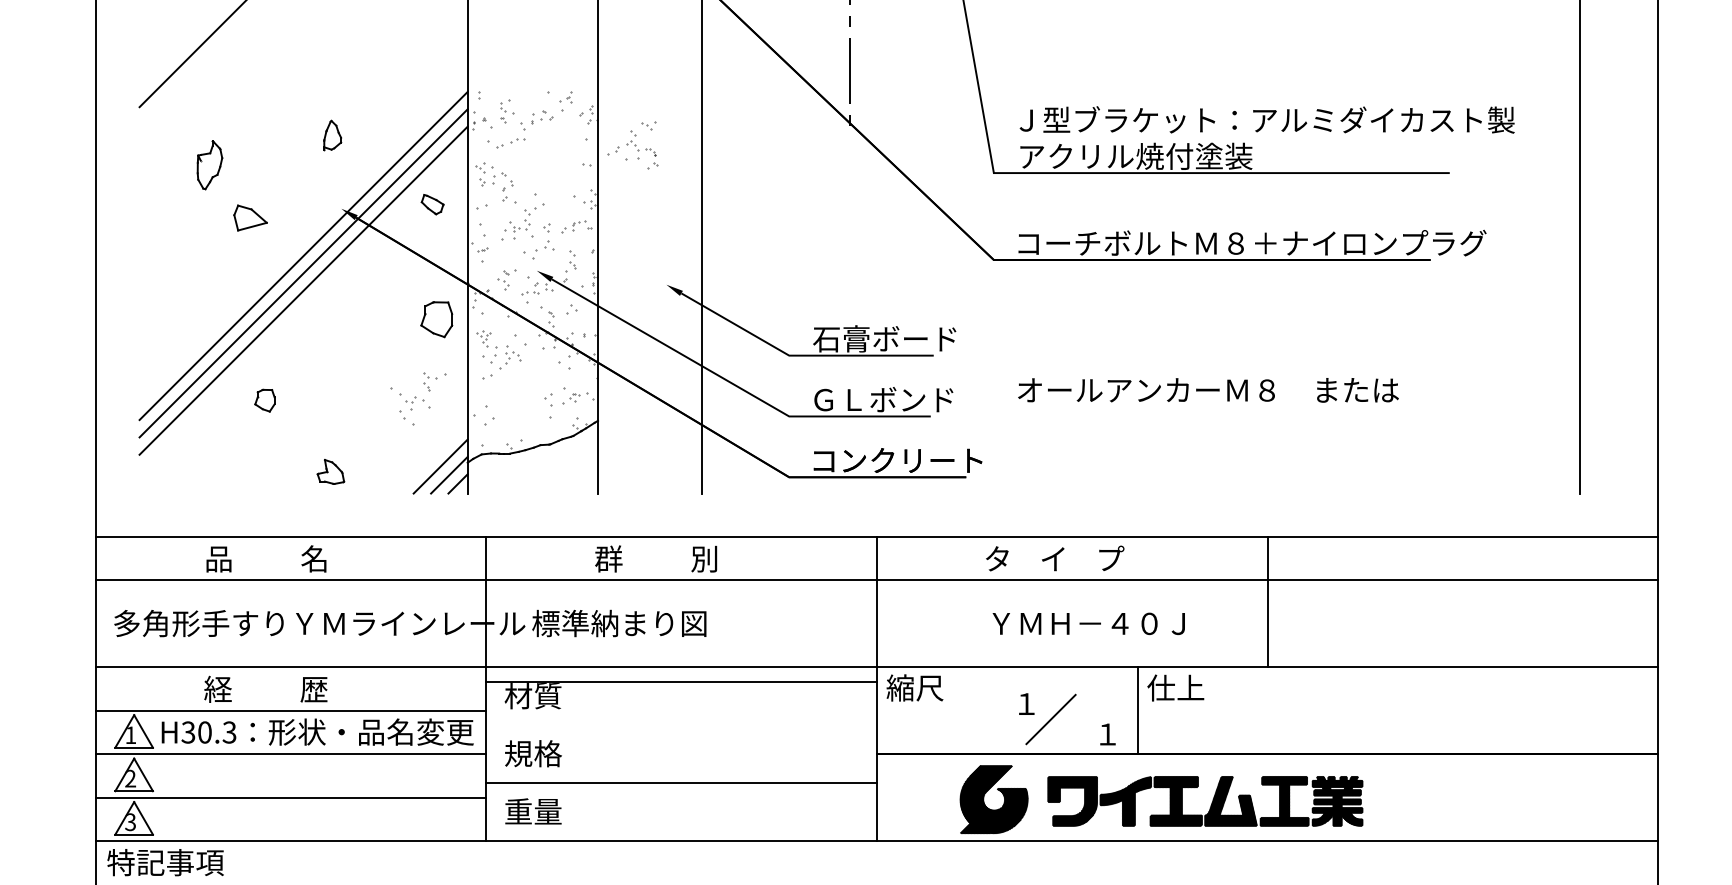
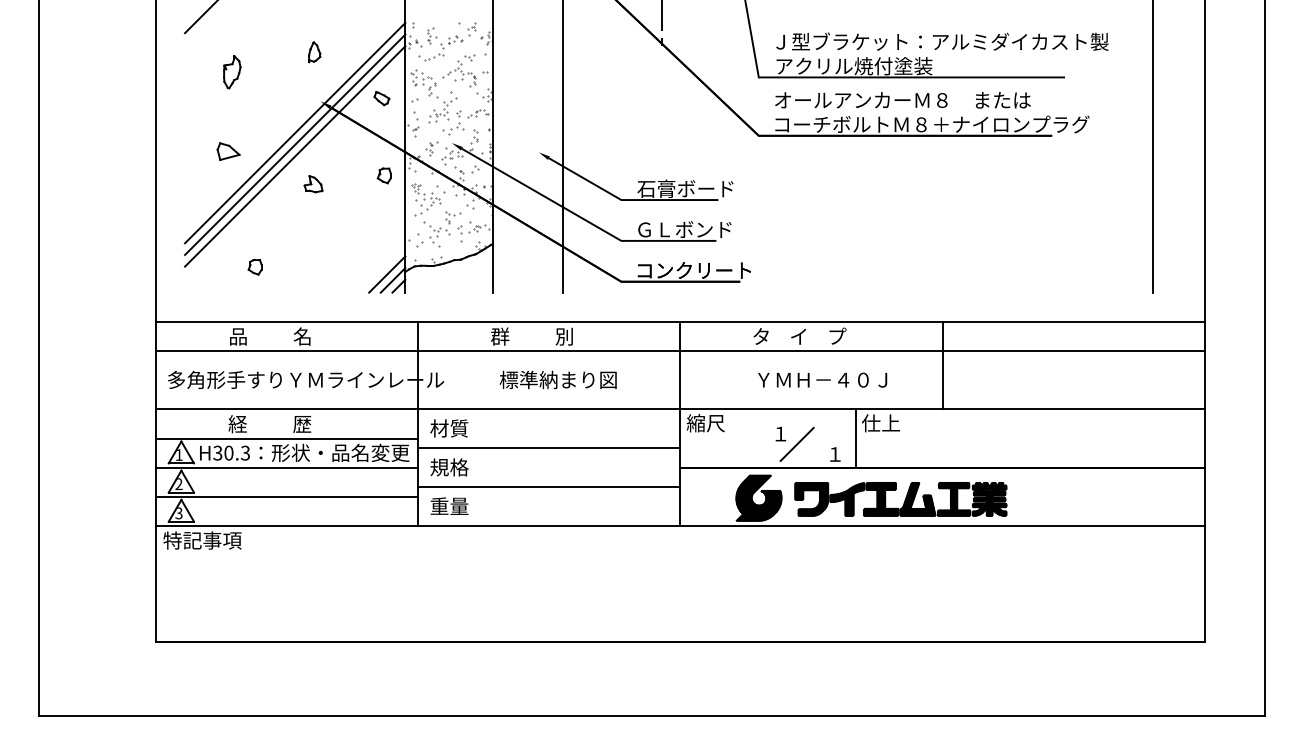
part: (633, 144) -> (459, 70), moved
part: (250, 217) -> (228, 151), moved
part: (435, 319) -> (383, 175), size x0.62
text: (1207, 390) -> (902, 100), moved
part: (418, 399) -> (442, 229), moved
part: (263, 400) -> (254, 267), moved
part: (330, 472) -> (313, 184), moved
text: (619, 622) -> (558, 379), moved
line: (680, 682) -> (548, 448), moved

